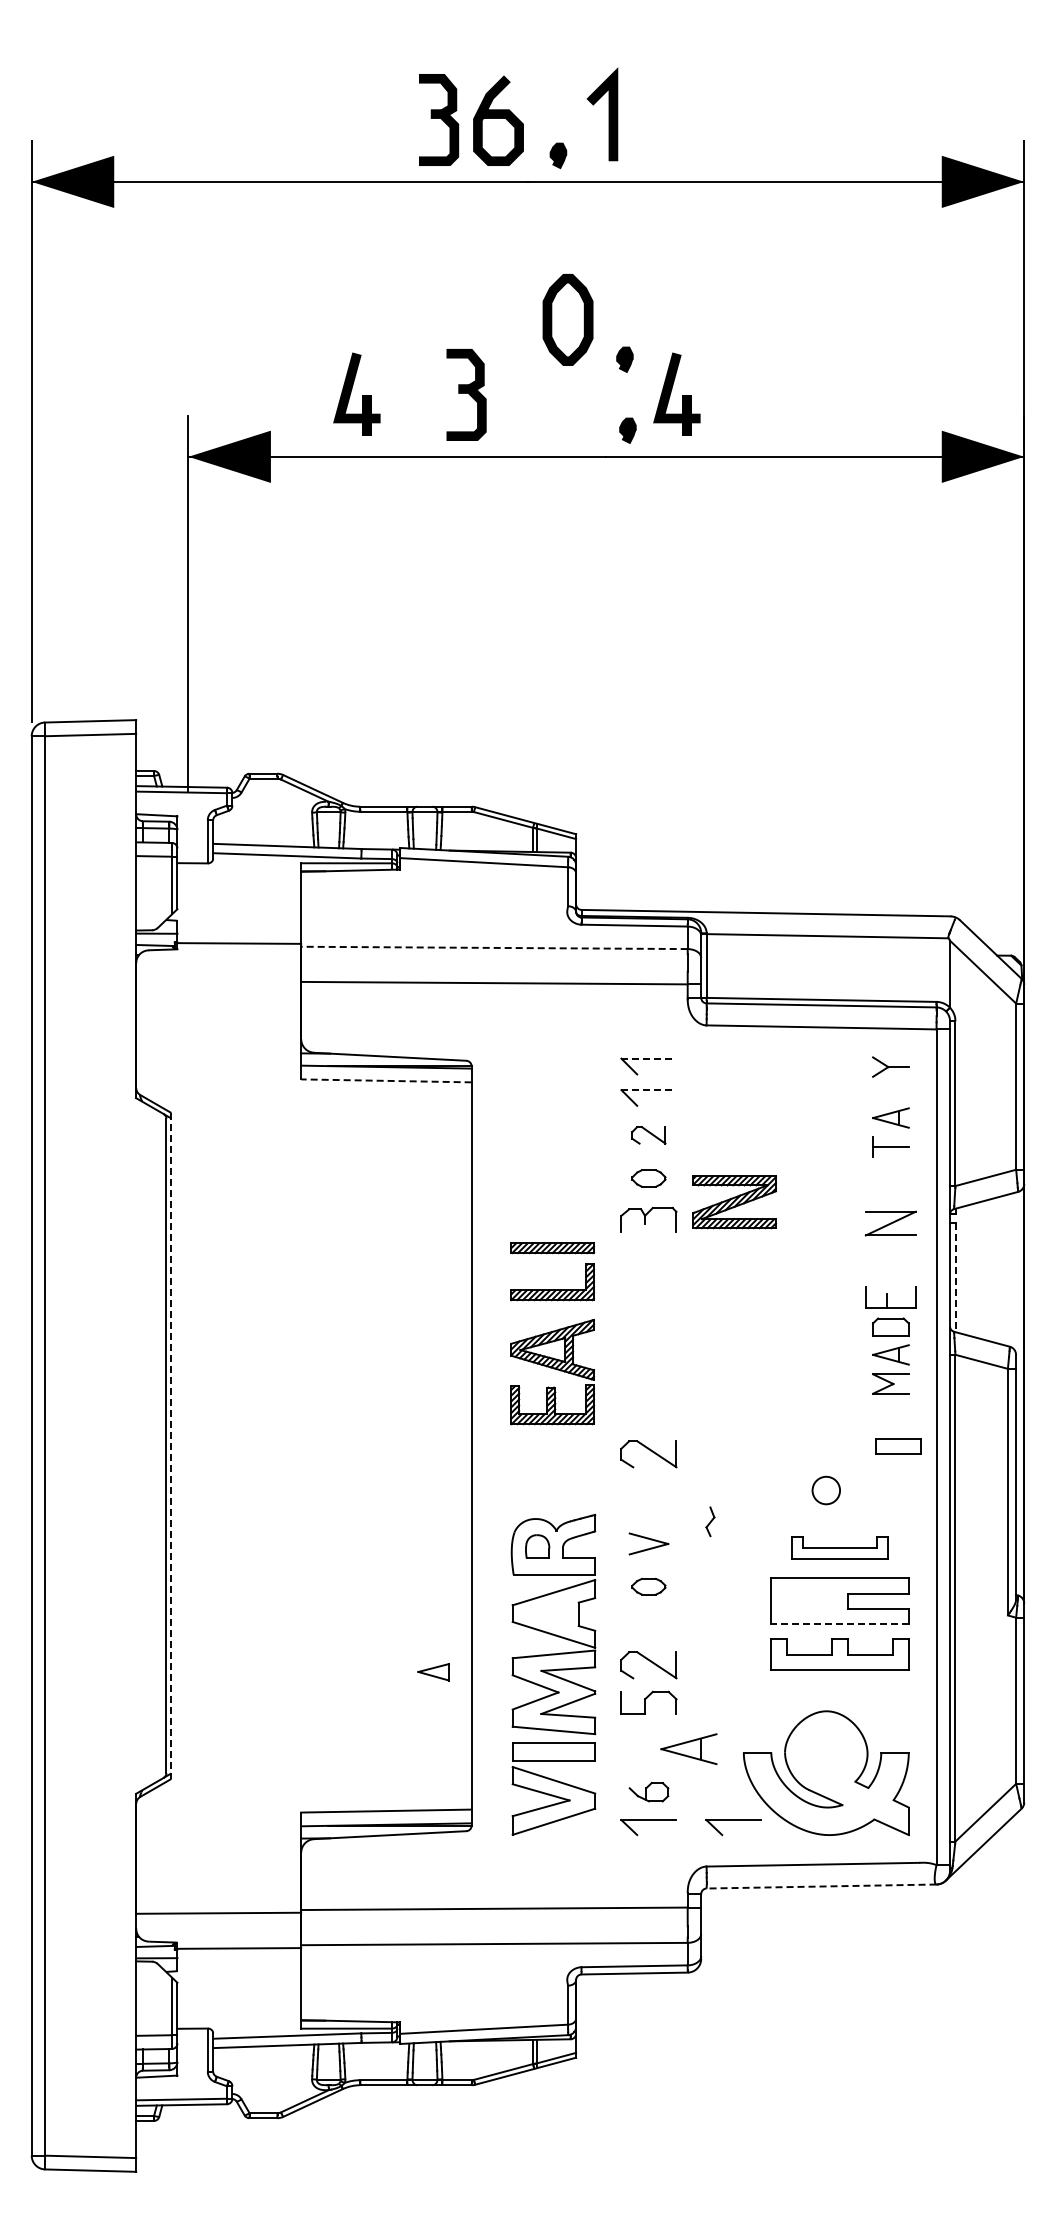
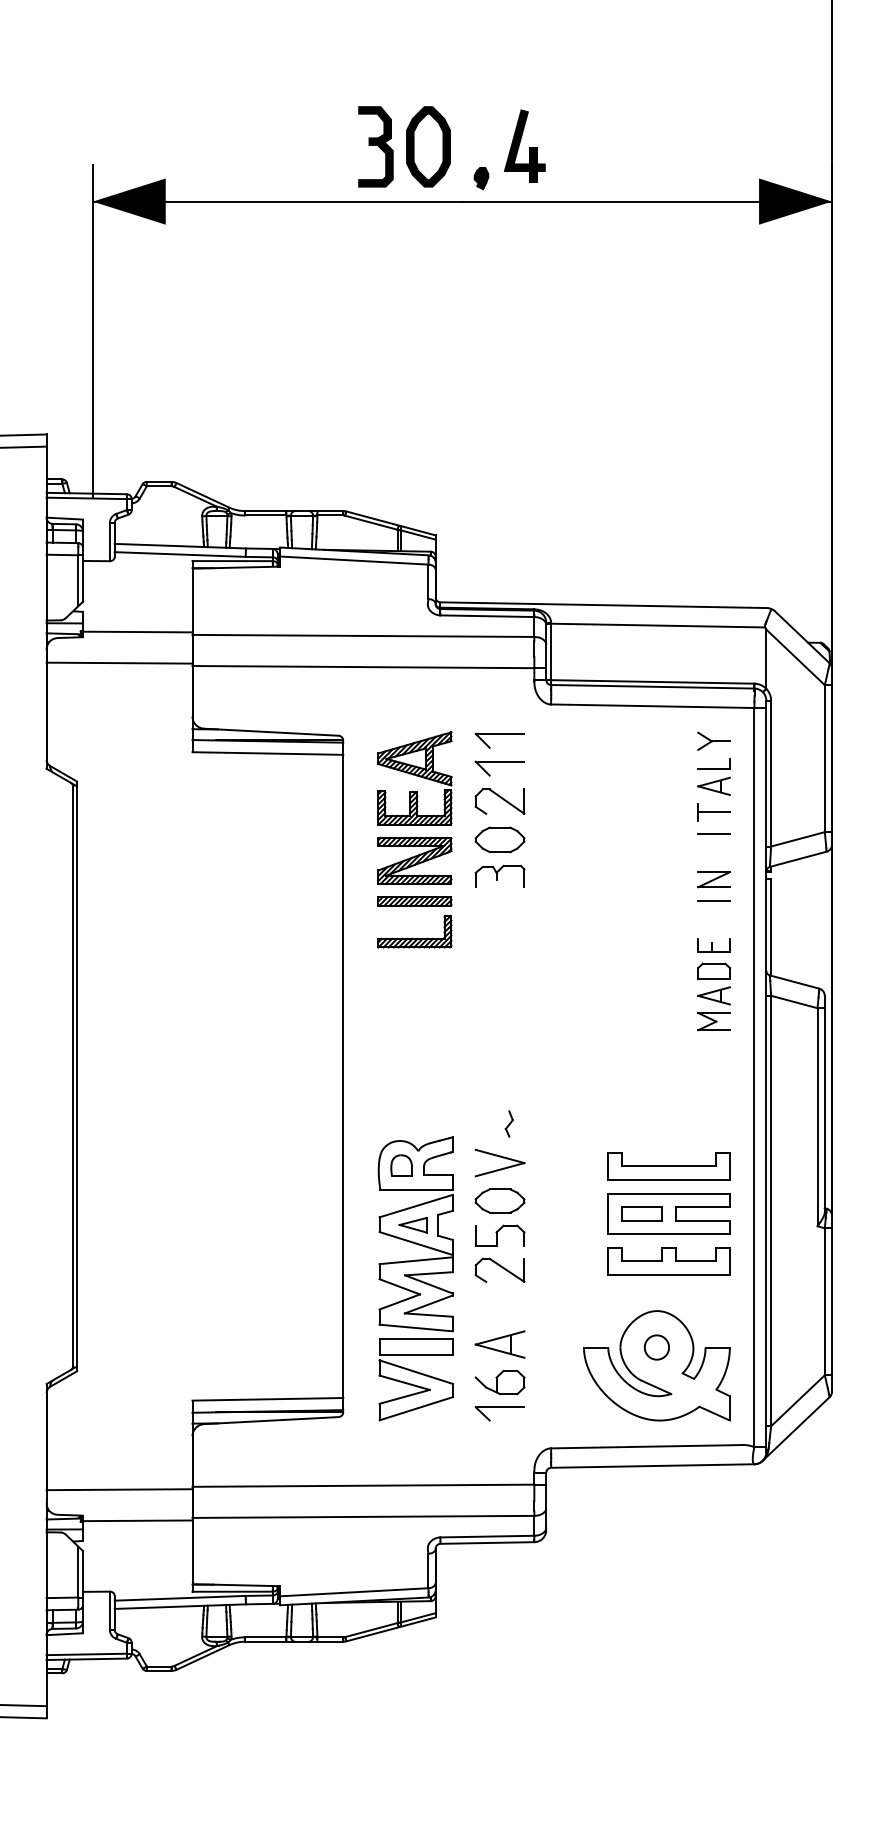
part: (567, 319) -> (428, 146), moved
part: (624, 359) -> (478, 115), removed
part: (356, 393) -> (241, 145), removed
part: (466, 394) -> (375, 146), moved
line: (493, 947) -> (362, 635), dashed -> solid
line: (218, 978) -> (119, 662), added
line: (649, 1058) -> (500, 733), dashed -> solid
line: (385, 1080) -> (267, 753), dashed -> solid
line: (649, 1090) -> (500, 762), dashed -> solid
part: (890, 1092) -> (713, 763), added
part: (648, 1135) -> (499, 801), size x1.67
line: (890, 1172) -> (713, 834), added
part: (648, 1178) -> (499, 839), size x1.67
part: (734, 1202) -> (414, 861), moved
part: (890, 1223) -> (713, 879), size x0.71
line: (890, 1247) -> (713, 900), added
line: (955, 1277) -> (771, 927), dashed -> solid
part: (890, 1297) -> (713, 945), size x0.71
part: (552, 1371) -> (414, 777), moved
line: (170, 1446) -> (76, 1076), dashed -> solid
part: (898, 1446) -> (642, 1213), moved
part: (648, 1454) -> (499, 1083), removed
part: (825, 1490) -> (656, 1347), moved
part: (710, 1521) -> (509, 1123), moved
part: (648, 1543) -> (499, 1162), size x1.43
part: (839, 1547) -> (668, 1166), size x1.43
part: (648, 1586) -> (499, 1200), size x1.67
line: (839, 1624) -> (668, 1234), dashed -> solid
part: (433, 1672) -> (413, 1225), moved
part: (648, 1702) -> (499, 1235), moved
part: (688, 1748) -> (499, 1343), moved
part: (648, 1792) -> (499, 1382), size x1.43
part: (733, 1820) -> (574, 1407), removed
line: (821, 1886) -> (652, 1466), dashed -> solid

